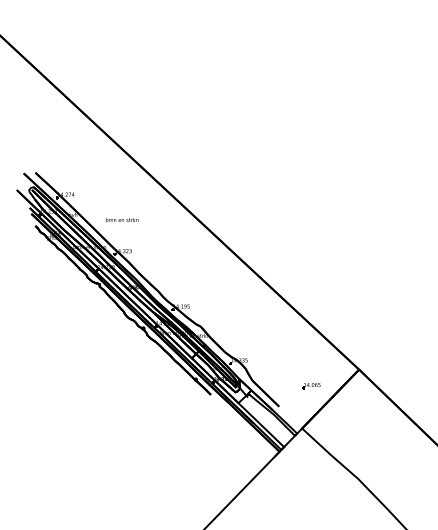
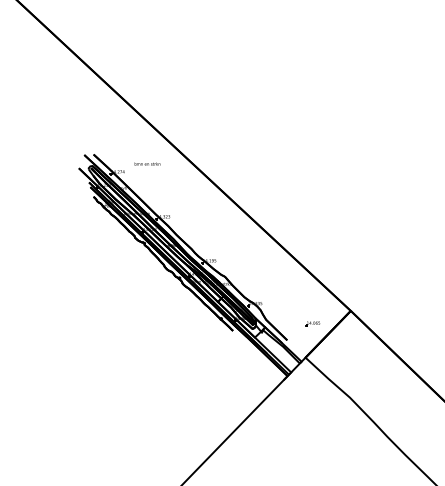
text: (122, 219) -> (147, 163), moved

